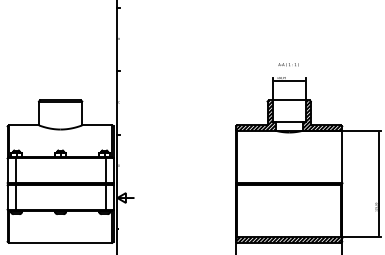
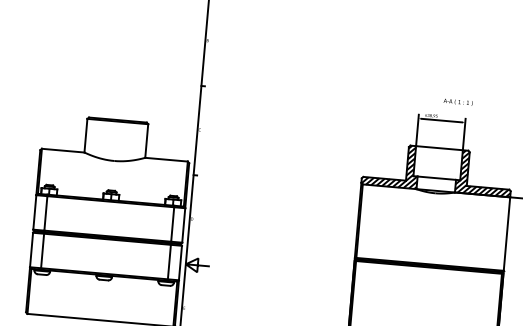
text: (288, 64) -> (458, 101), moved

